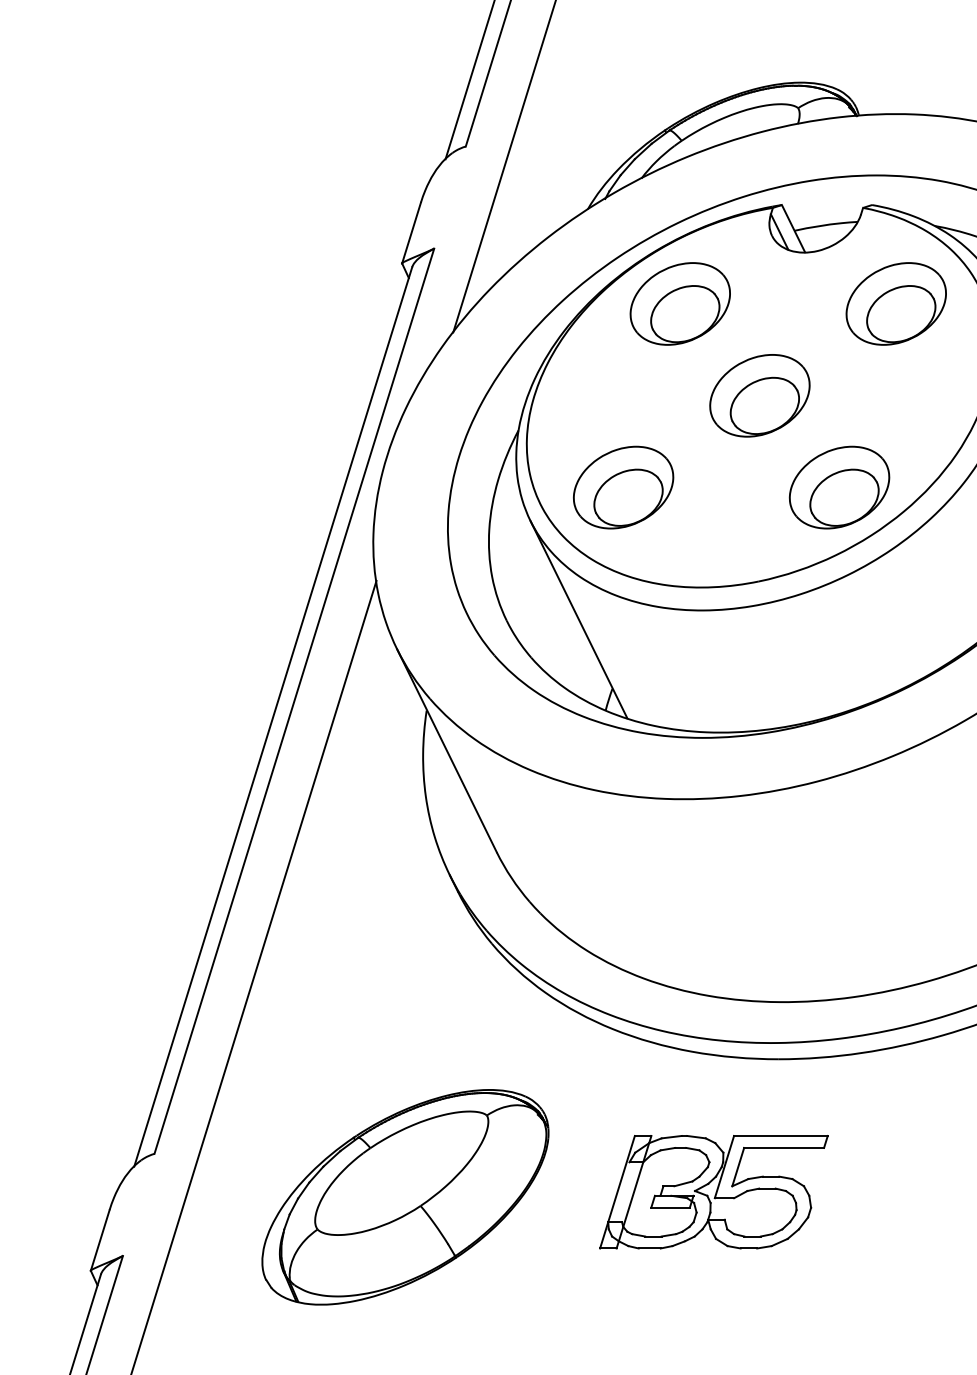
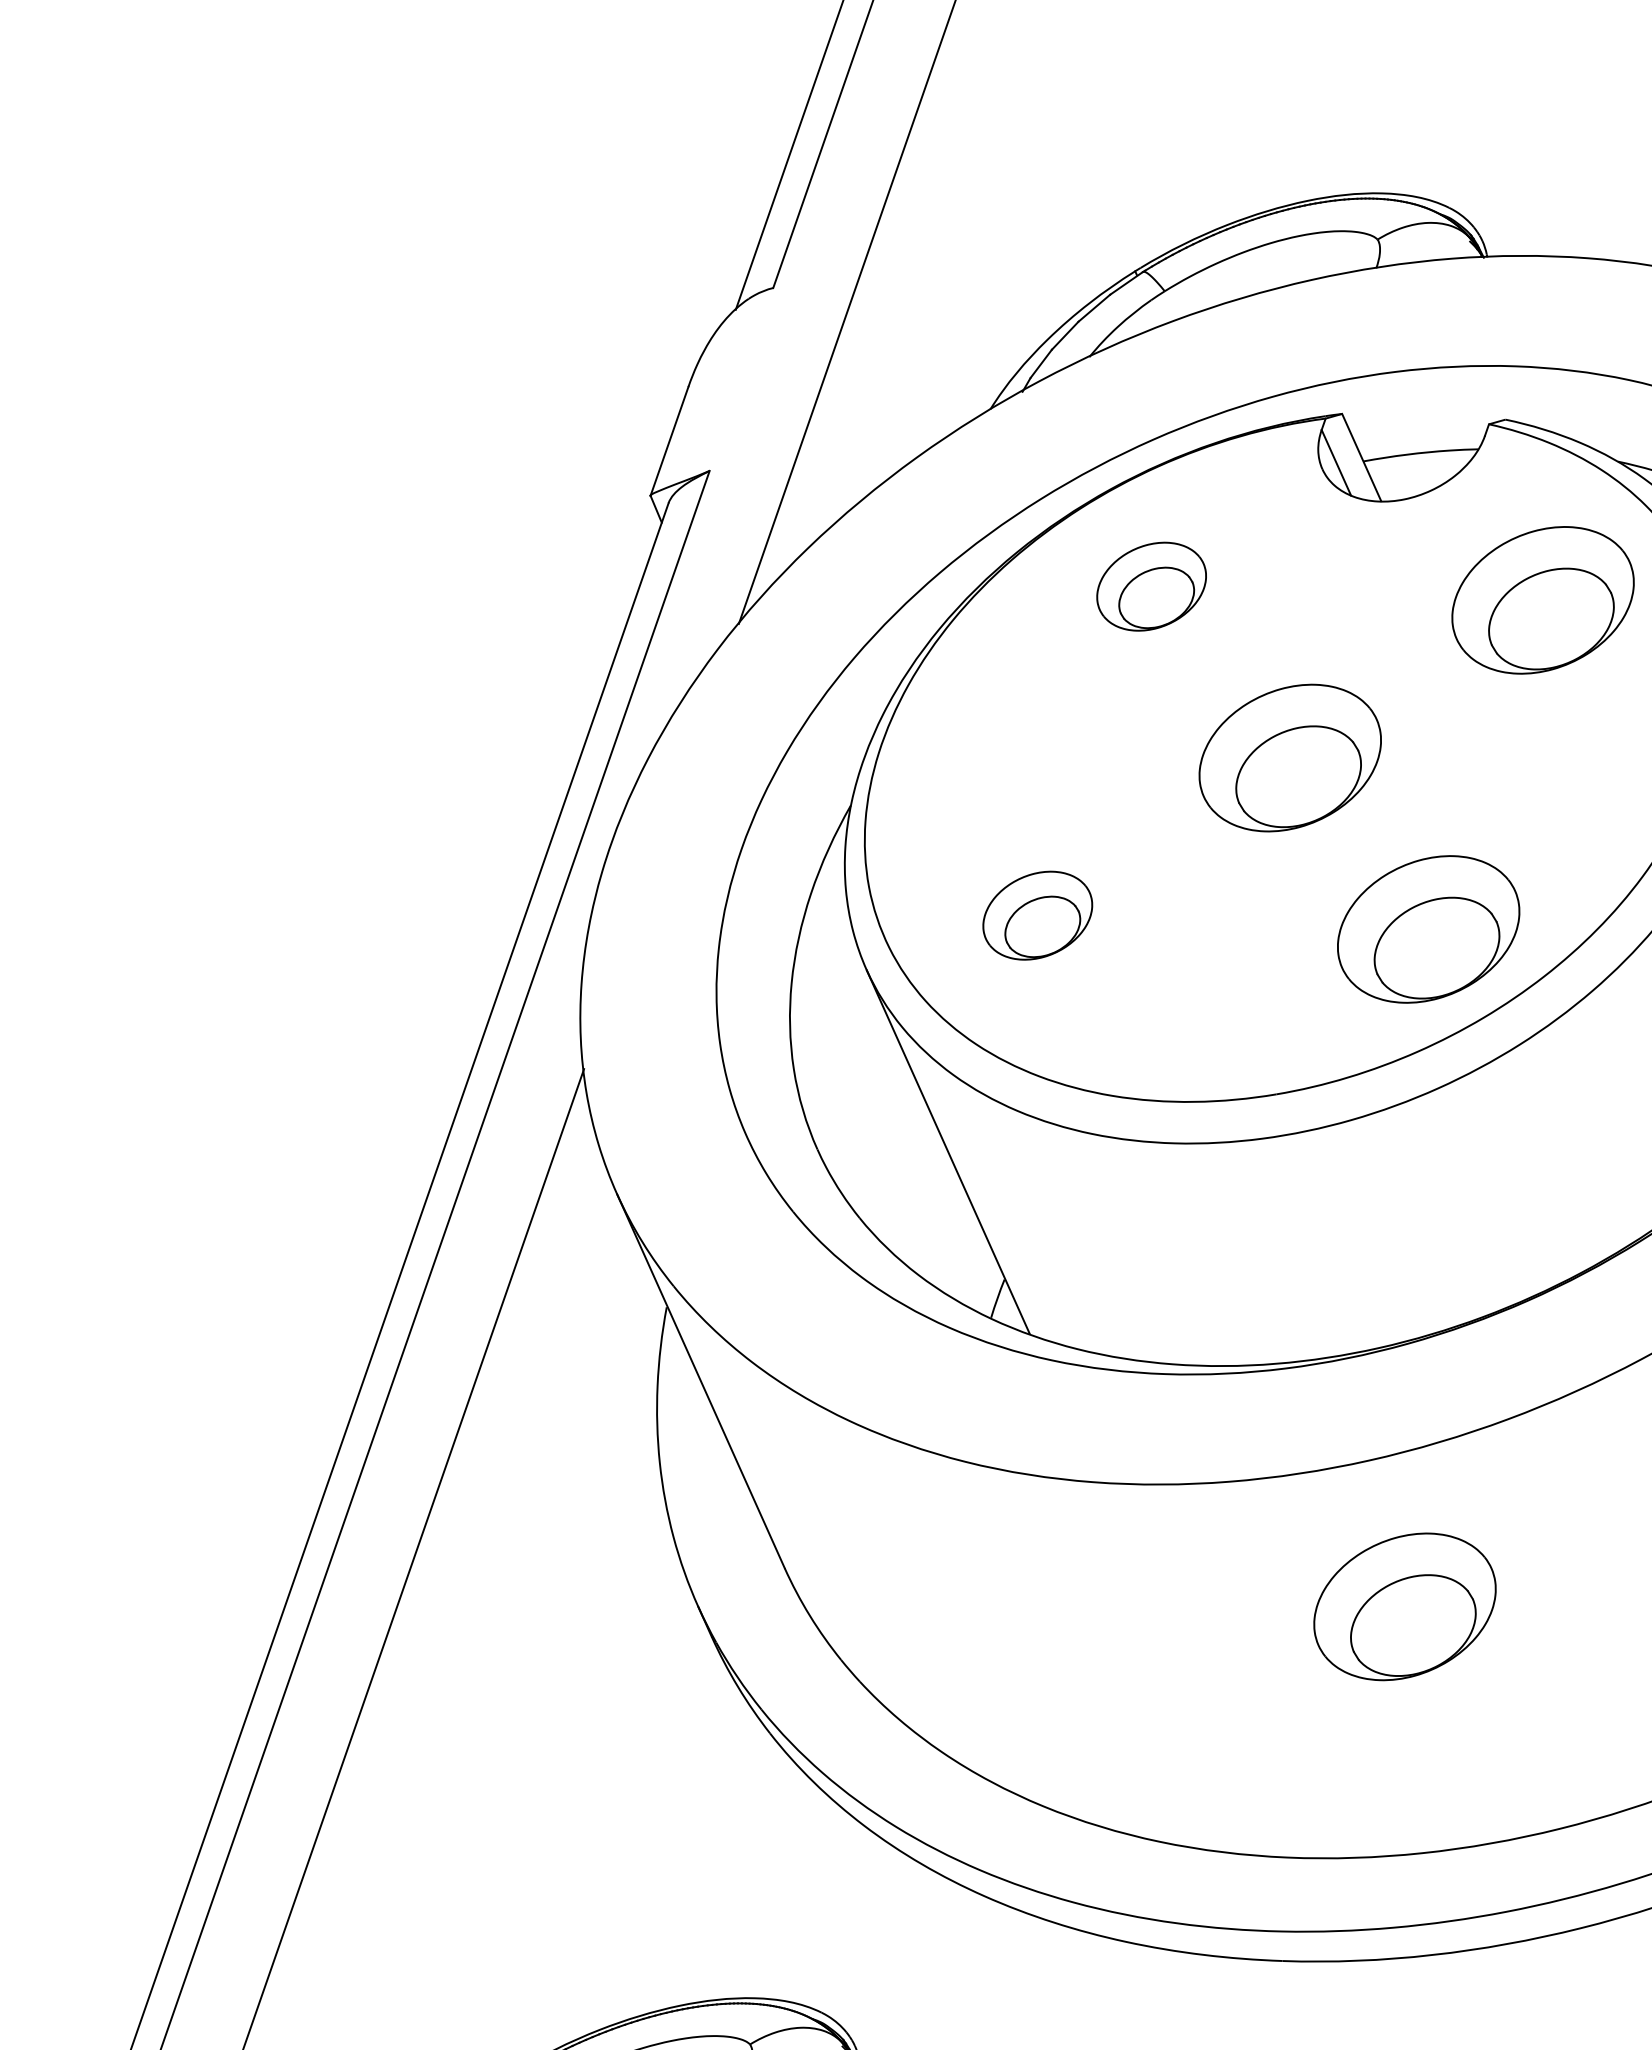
part: (679, 303) -> (1150, 585), size x0.6
part: (623, 487) -> (1037, 915), size x0.6
part: (839, 861) -> (1404, 1606), added

